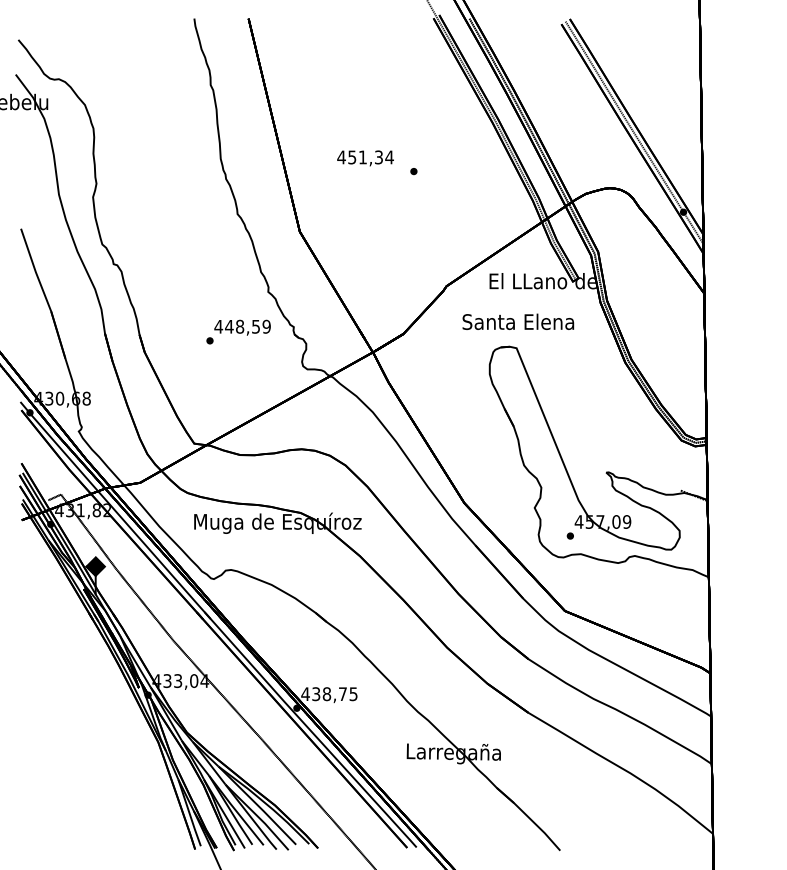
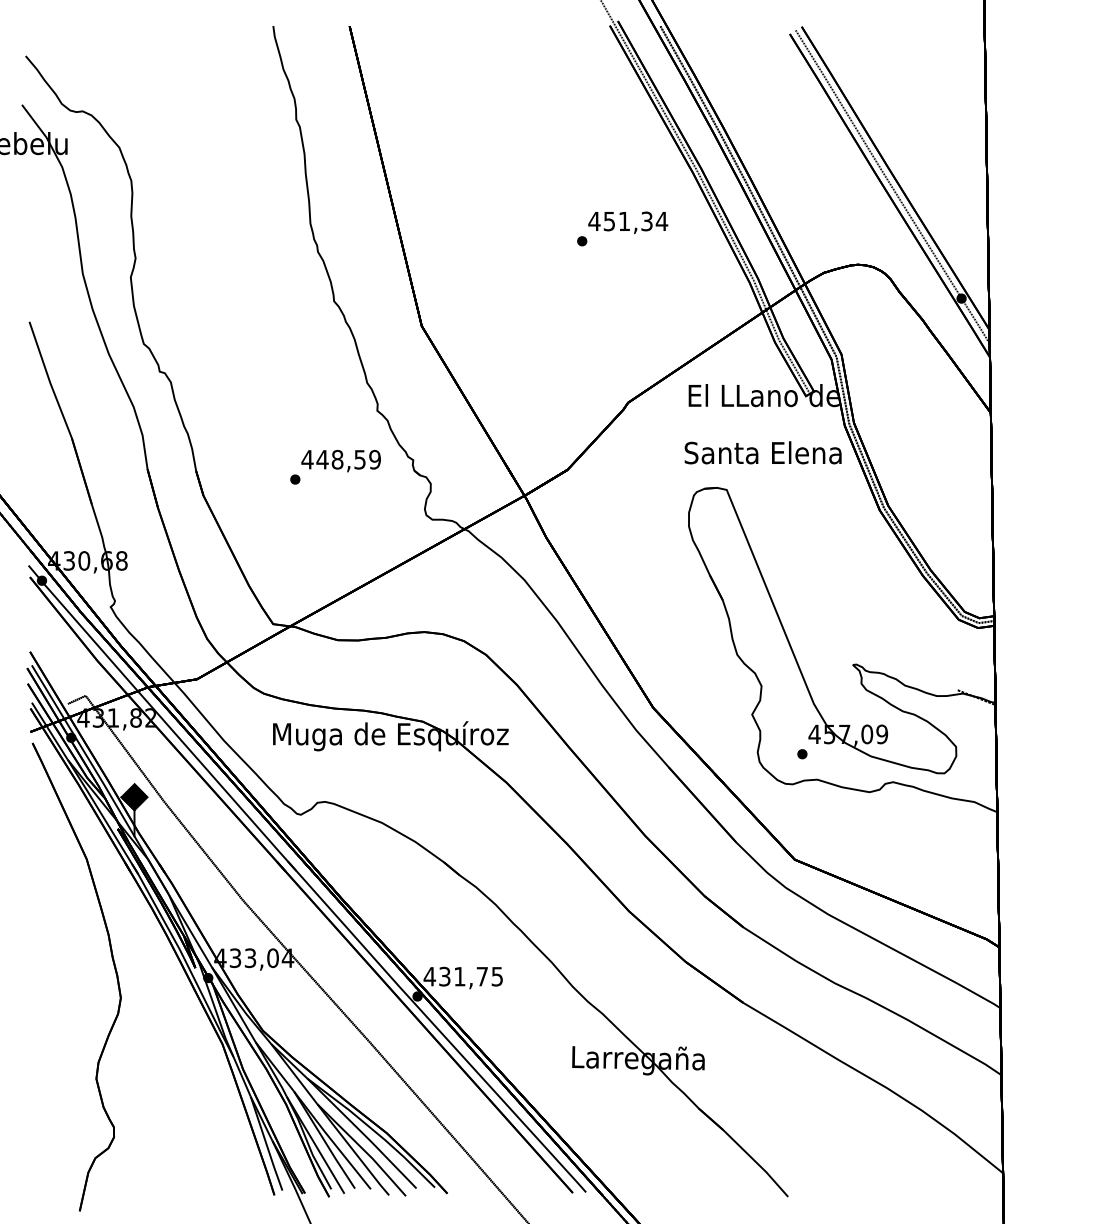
text: (365, 158) -> (628, 222), moved
text: (517, 321) -> (762, 452), moved
part: (80, 686) -> (113, 965), added
text: (326, 694) -> (459, 976), 438,75 -> 431,75

